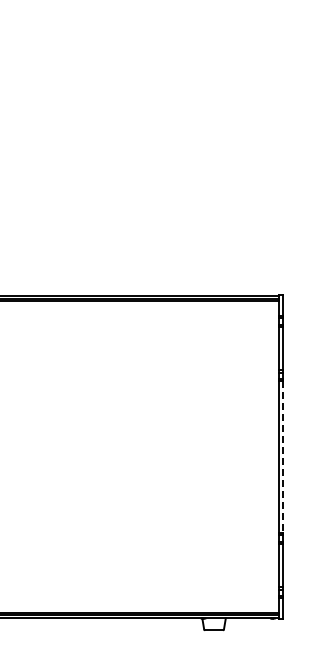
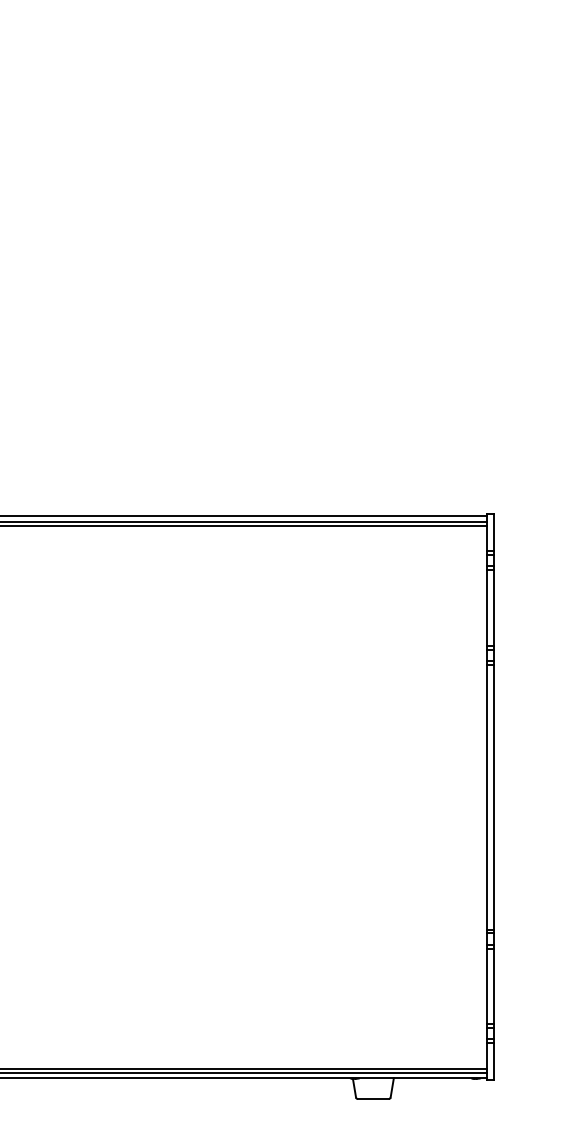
line: (283, 457) -> (494, 797), dashed -> solid

